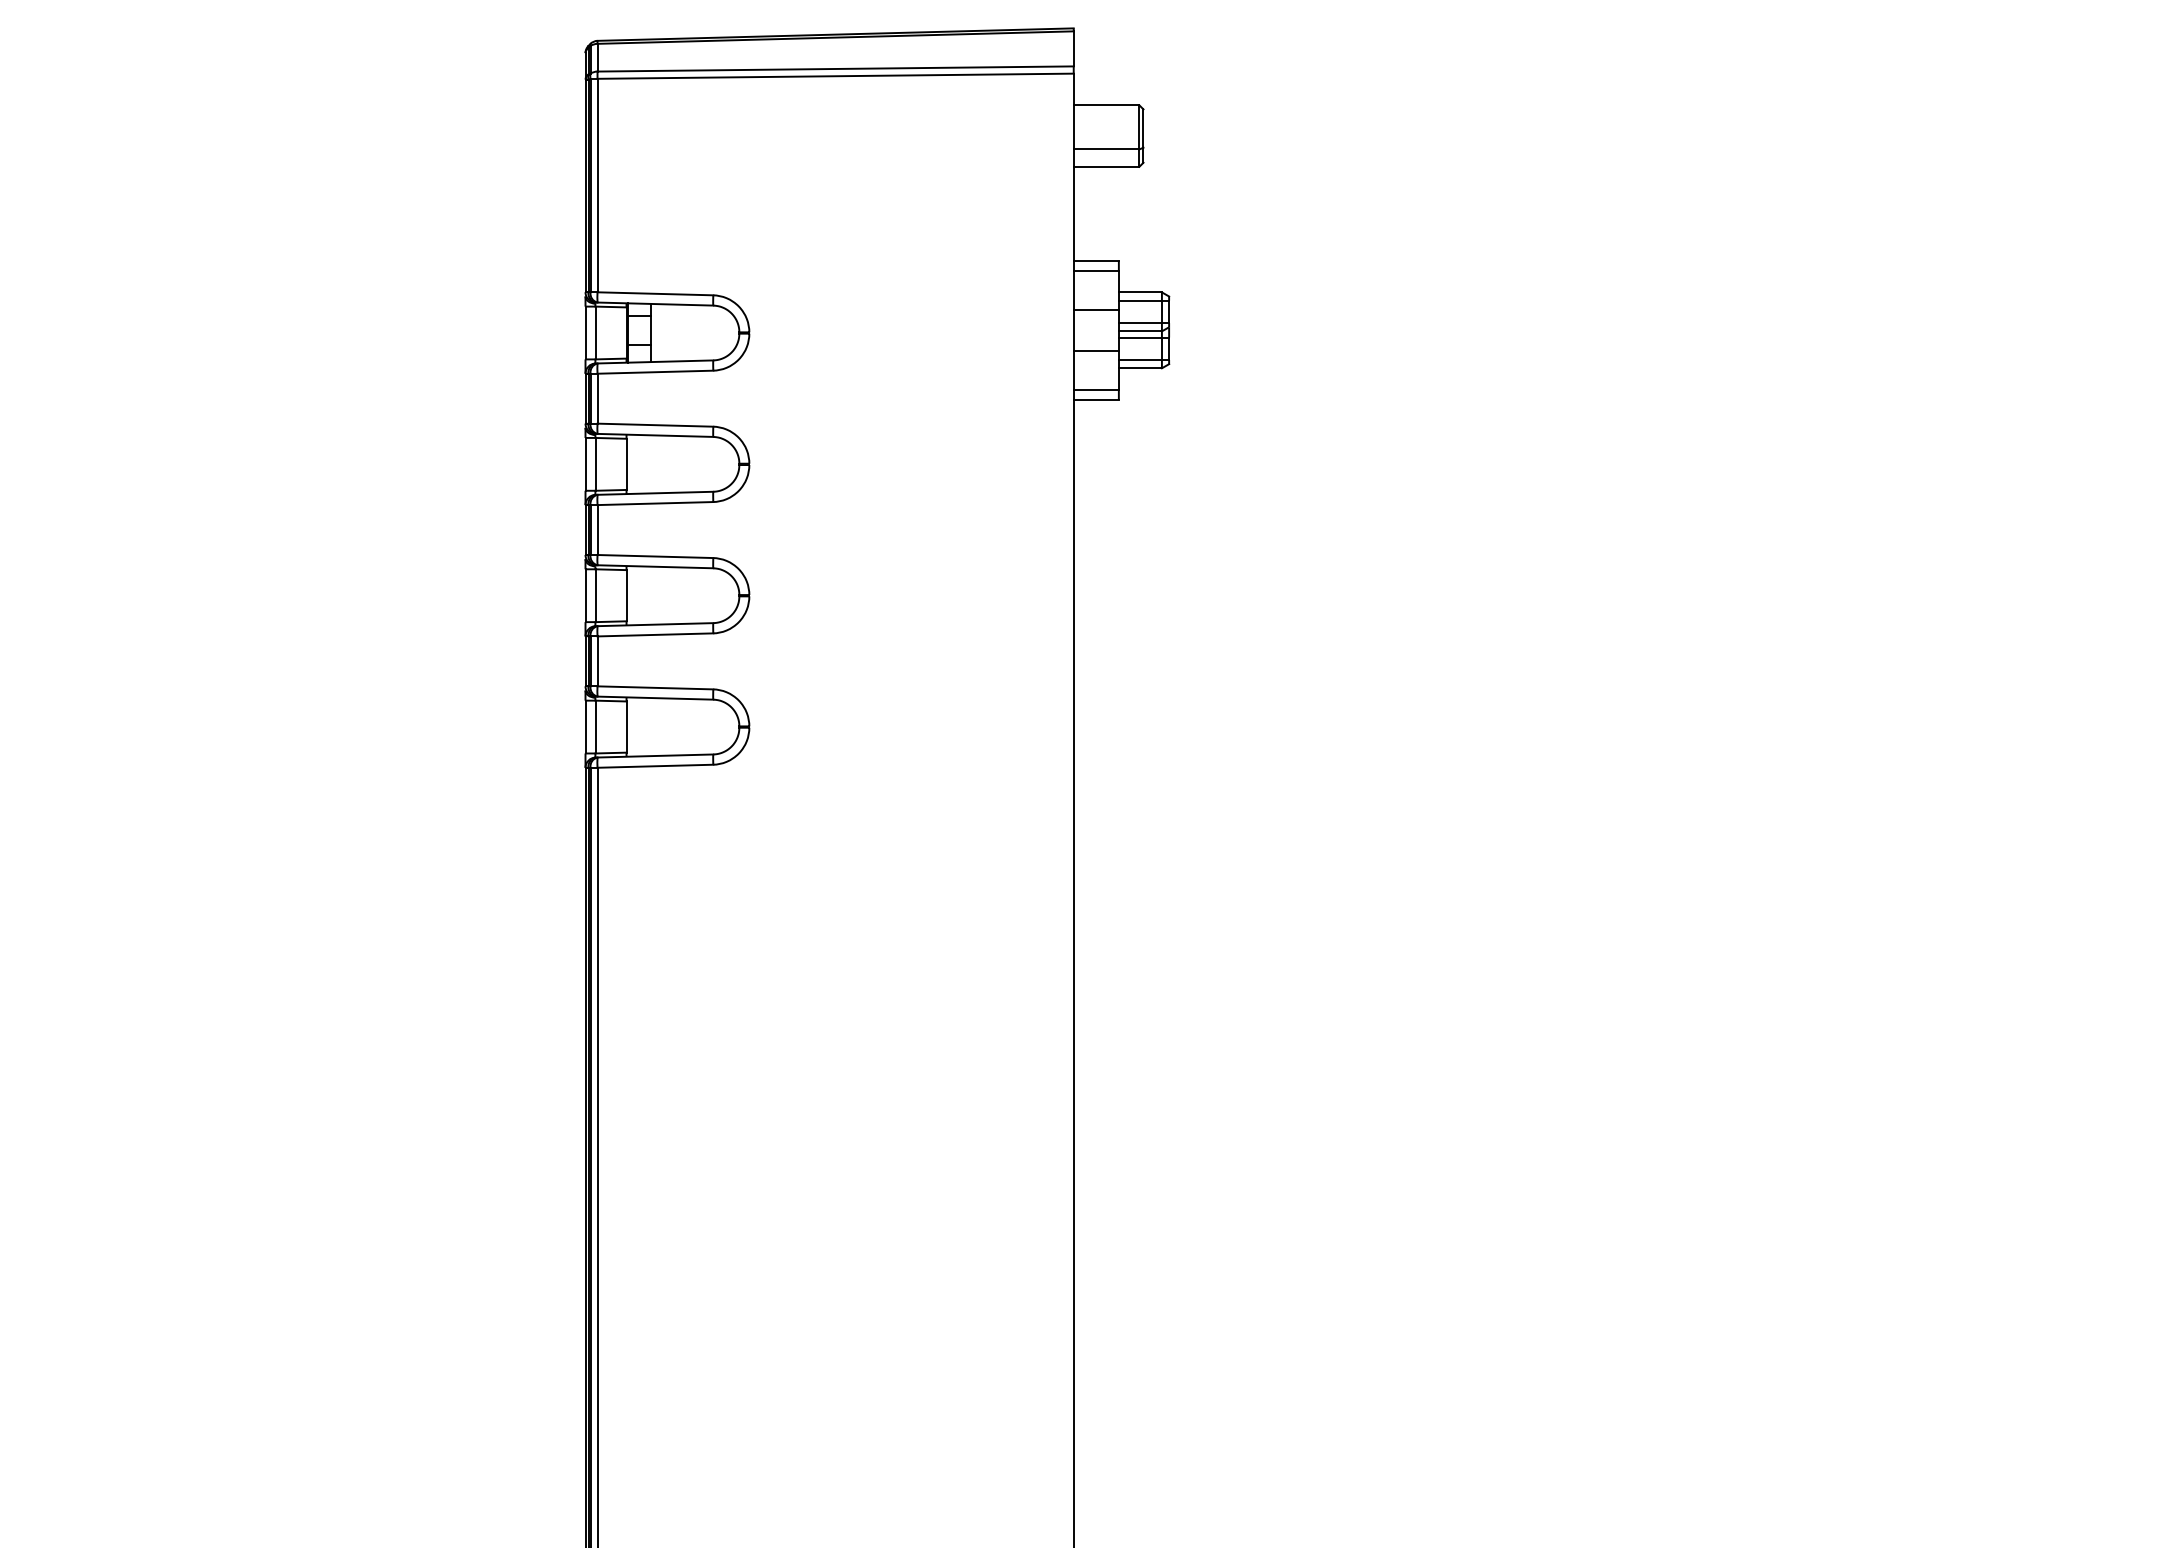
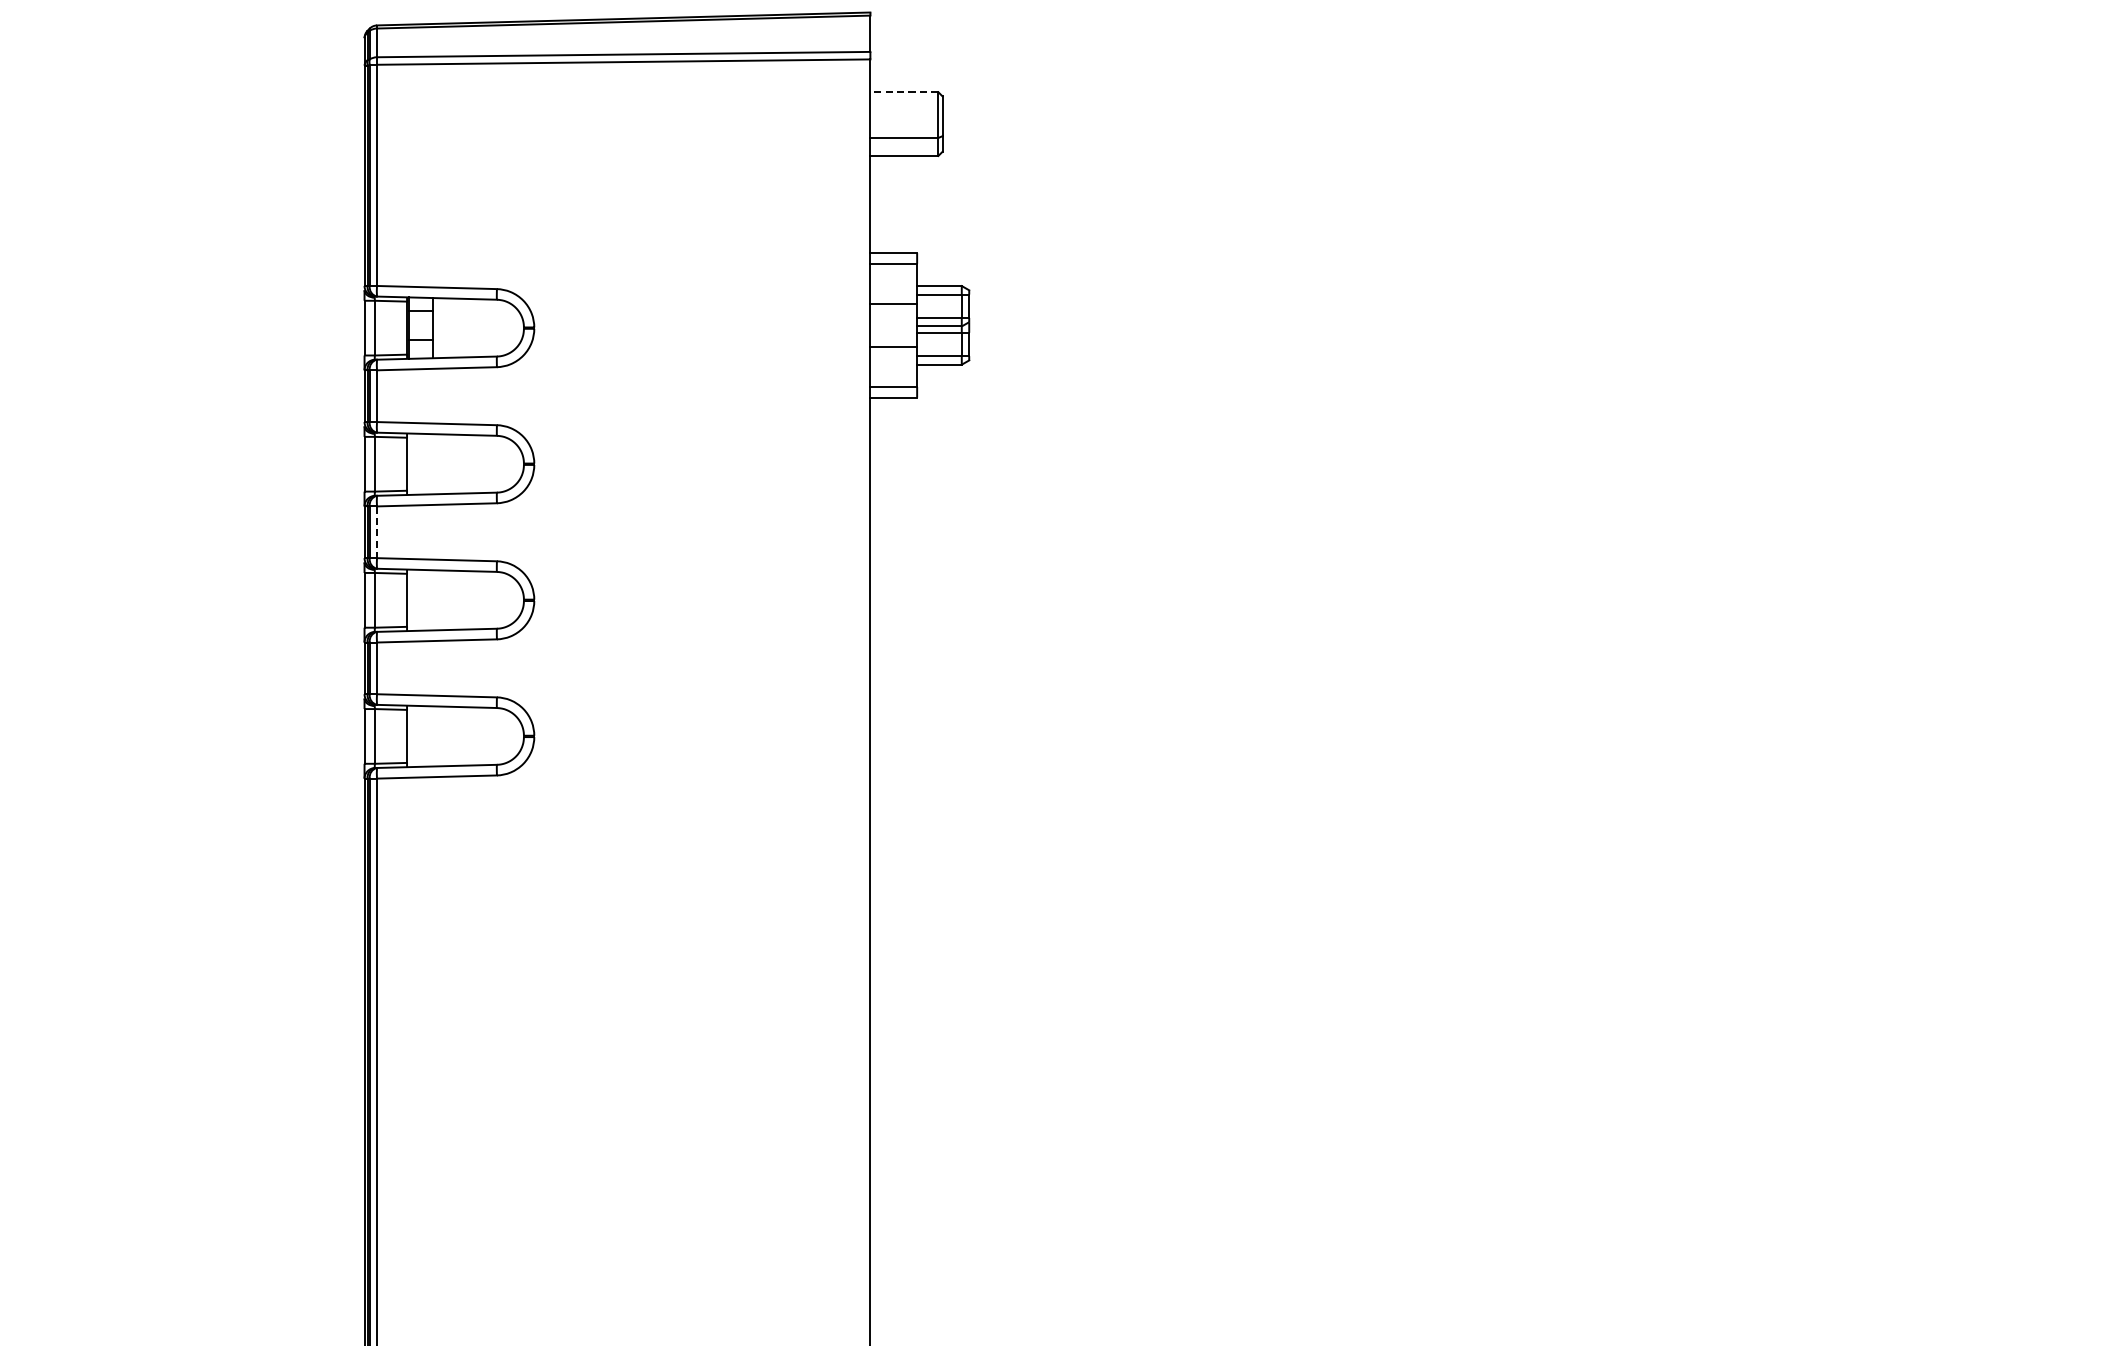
line: (1106, 105) -> (904, 92), solid -> dashed
line: (597, 530) -> (376, 532), solid -> dashed

